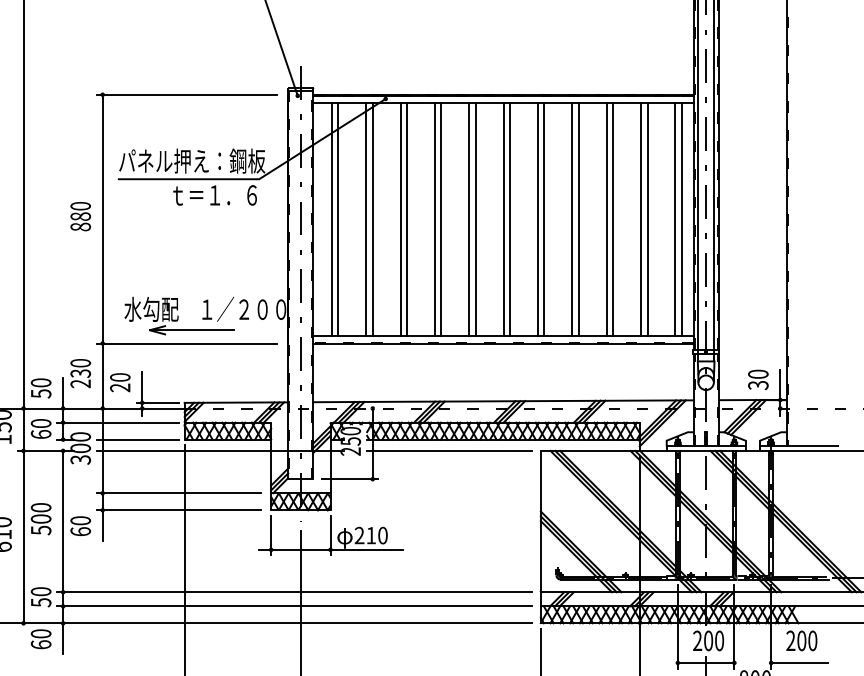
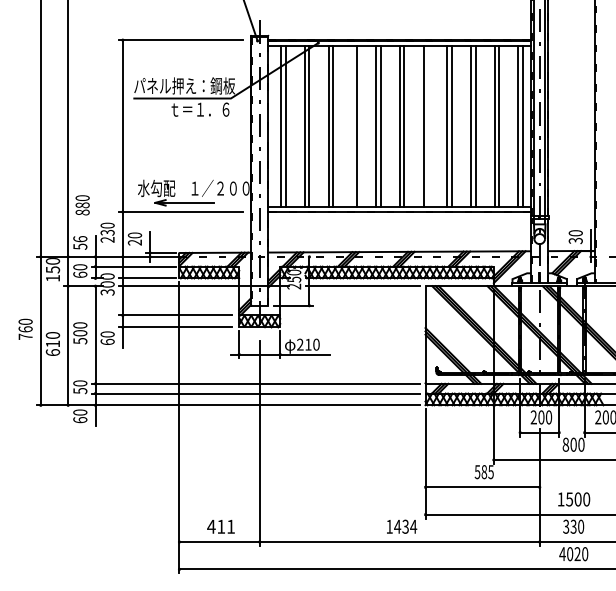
text: (80, 216) -> (82, 205), moved
line: (435, 219) -> (352, 126), removed
line: (545, 219) -> (428, 126), removed
text: (39, 383) -> (79, 239), 50 -> 56

